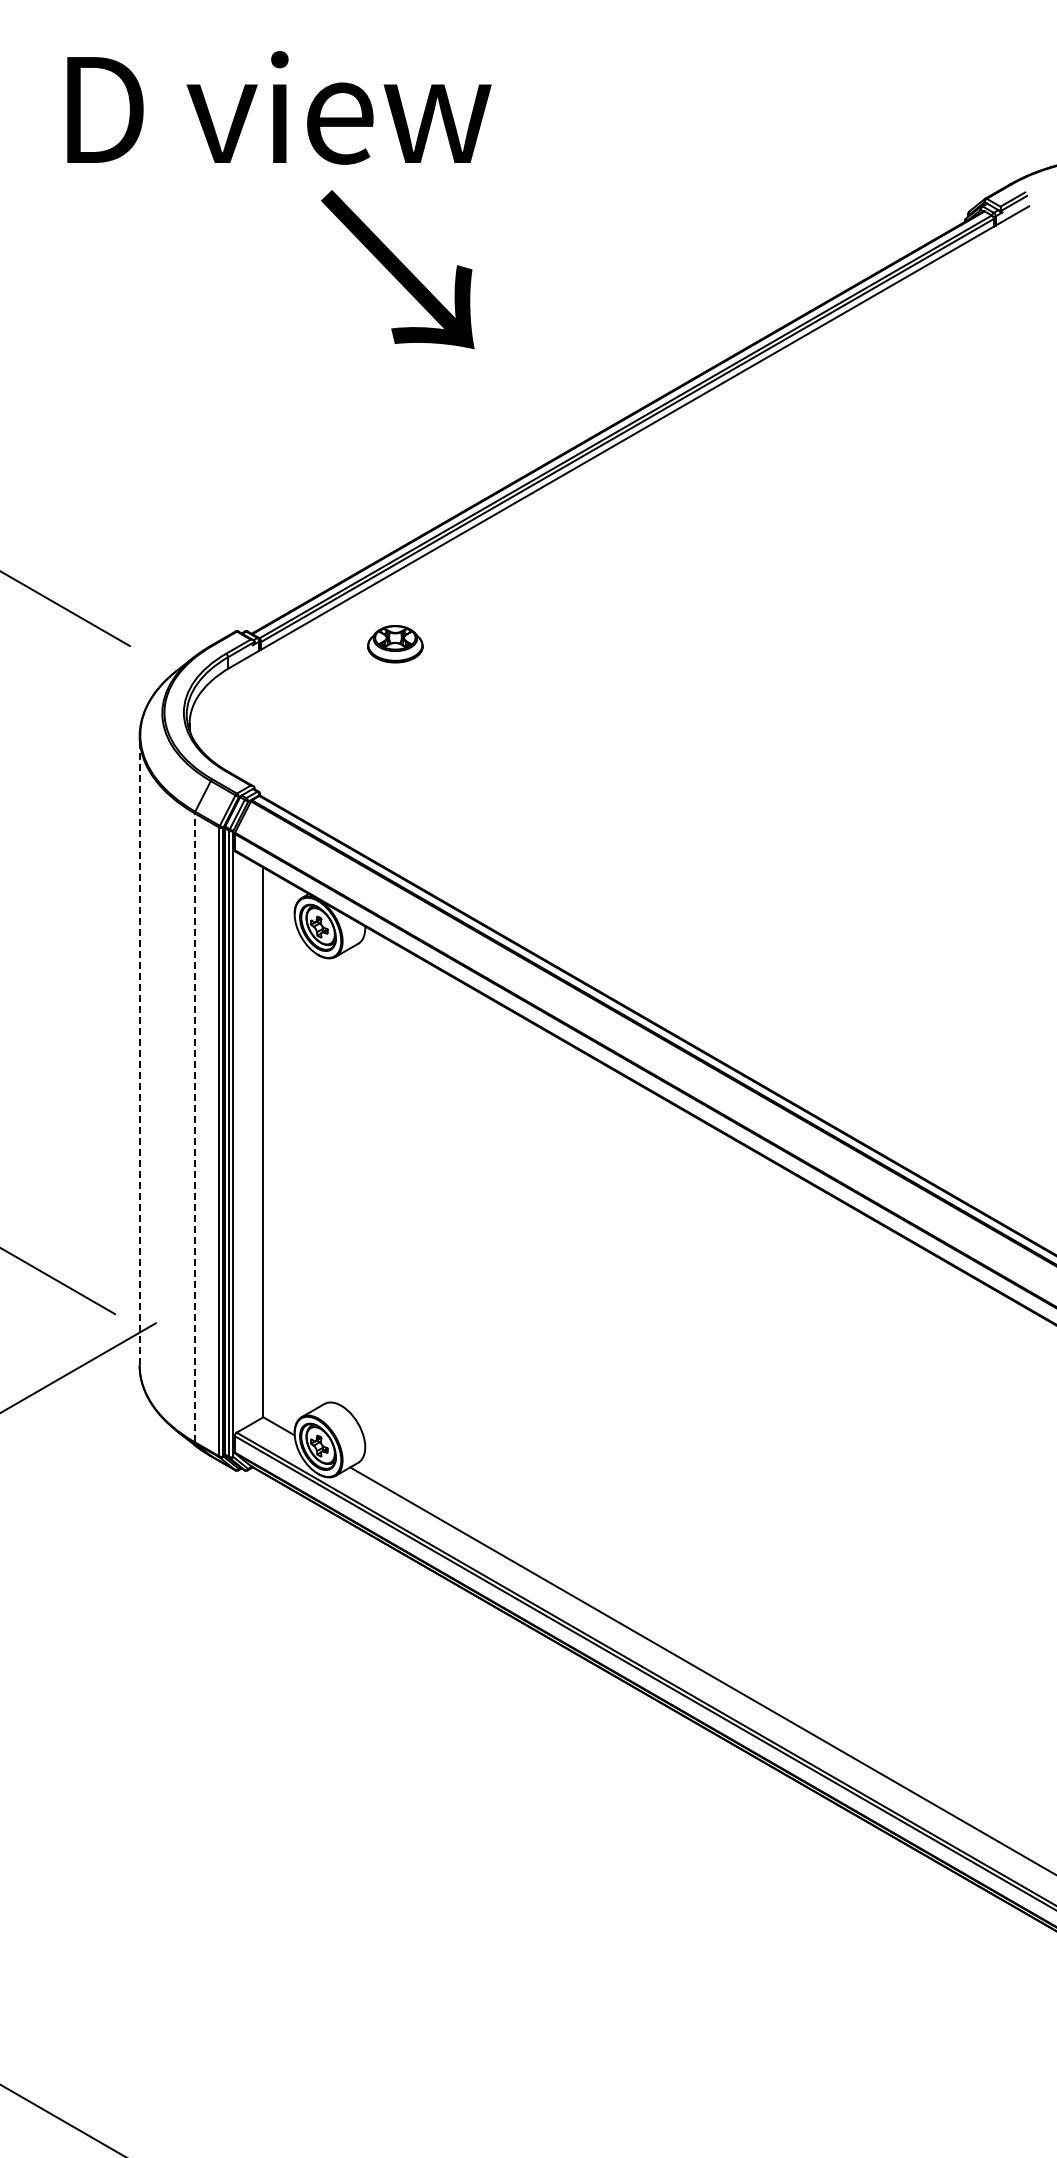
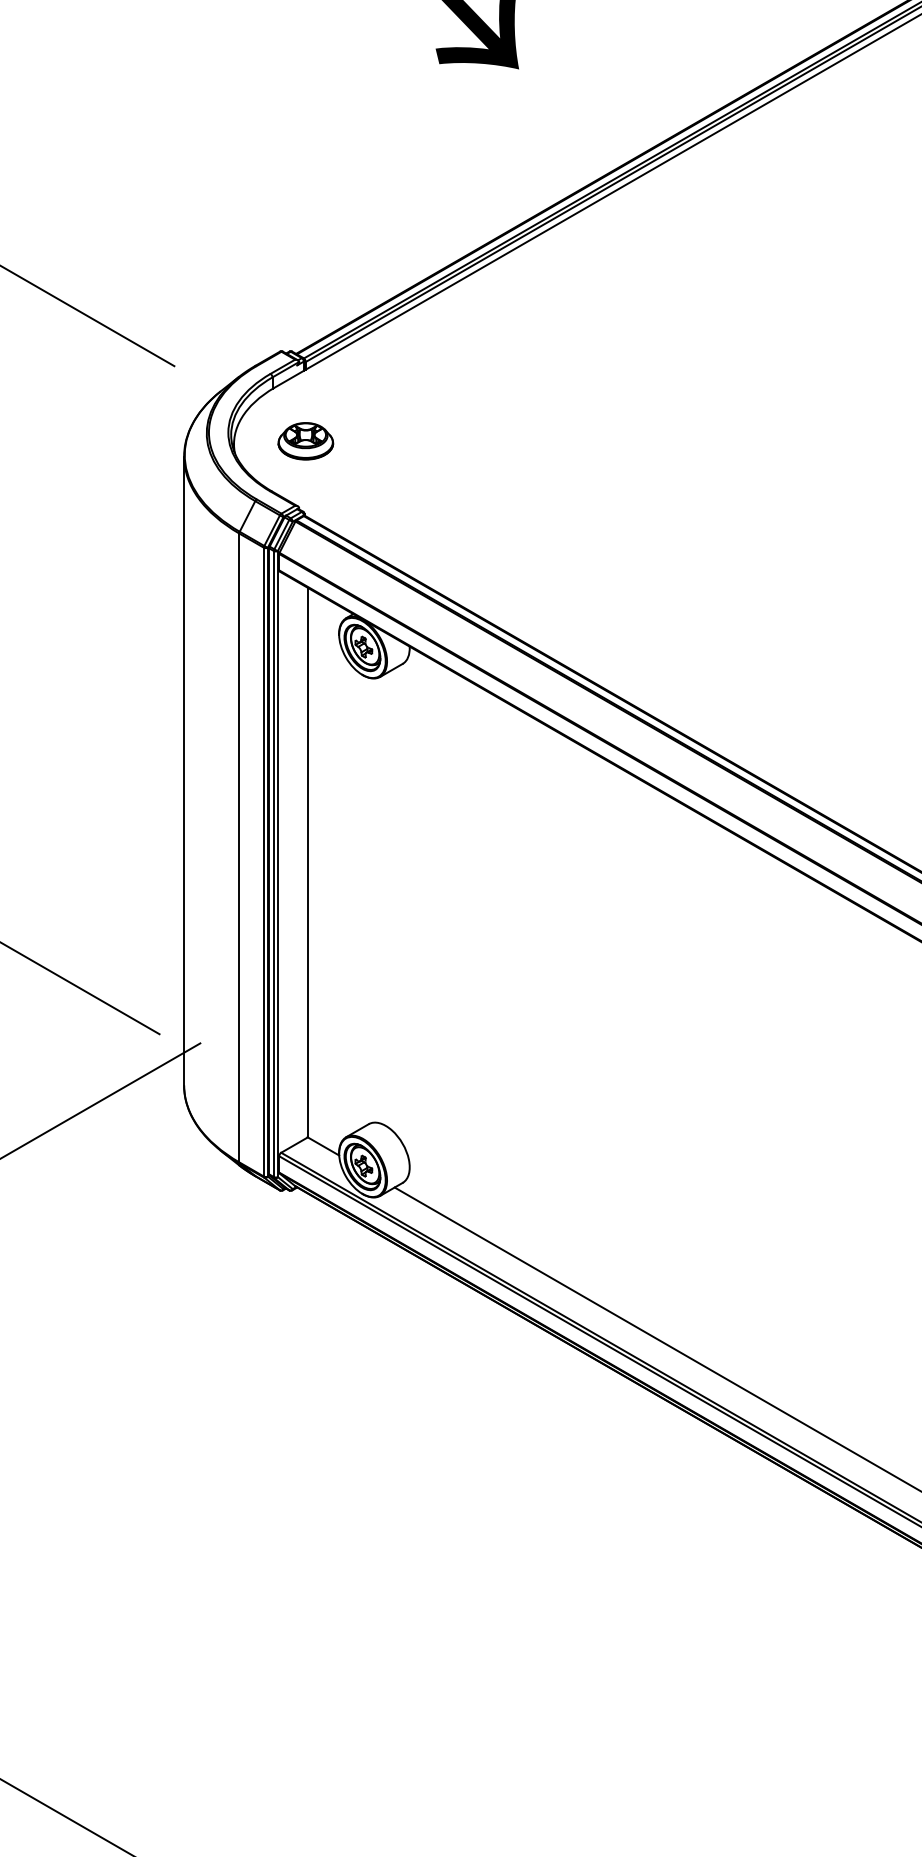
part: (395, 644) -> (305, 441), moved
line: (139, 1050) -> (183, 770), dashed -> solid
line: (194, 1127) -> (238, 847), dashed -> solid

